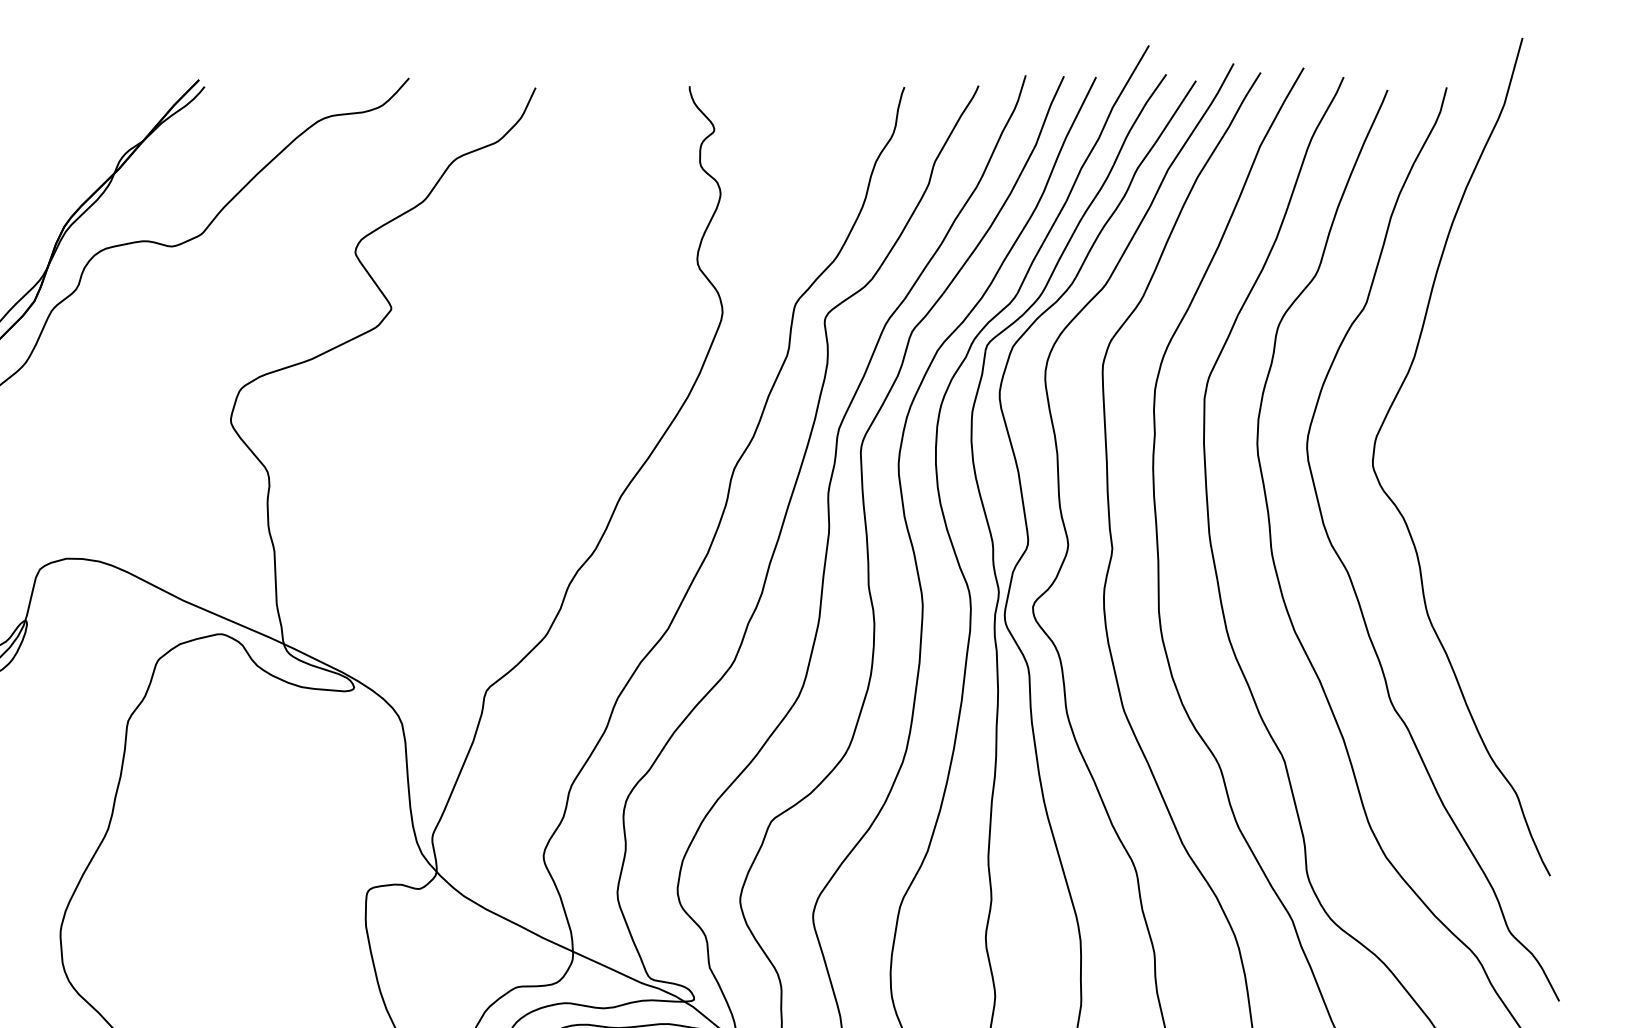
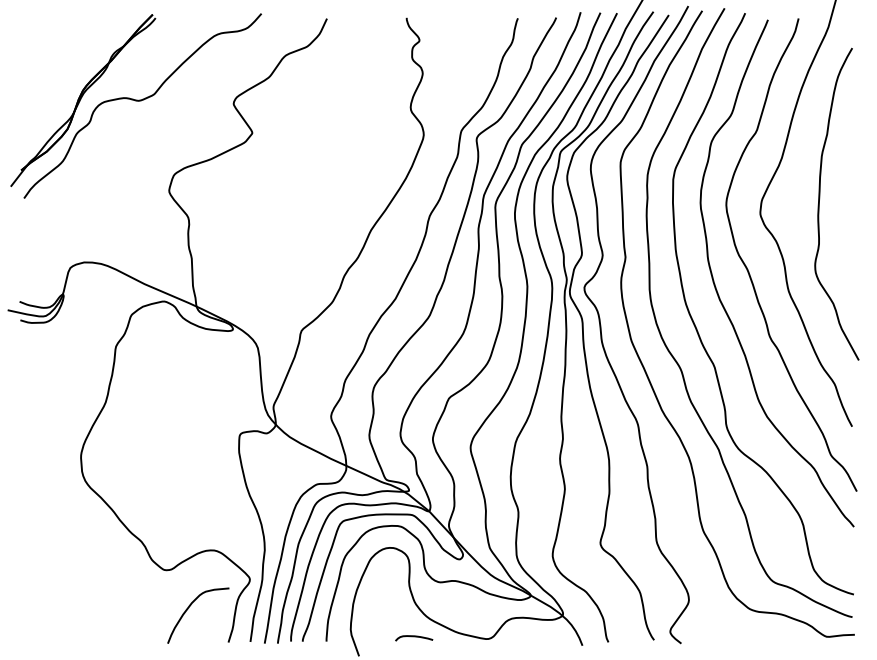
curve: (1488, 435) -> (820, 198), added

